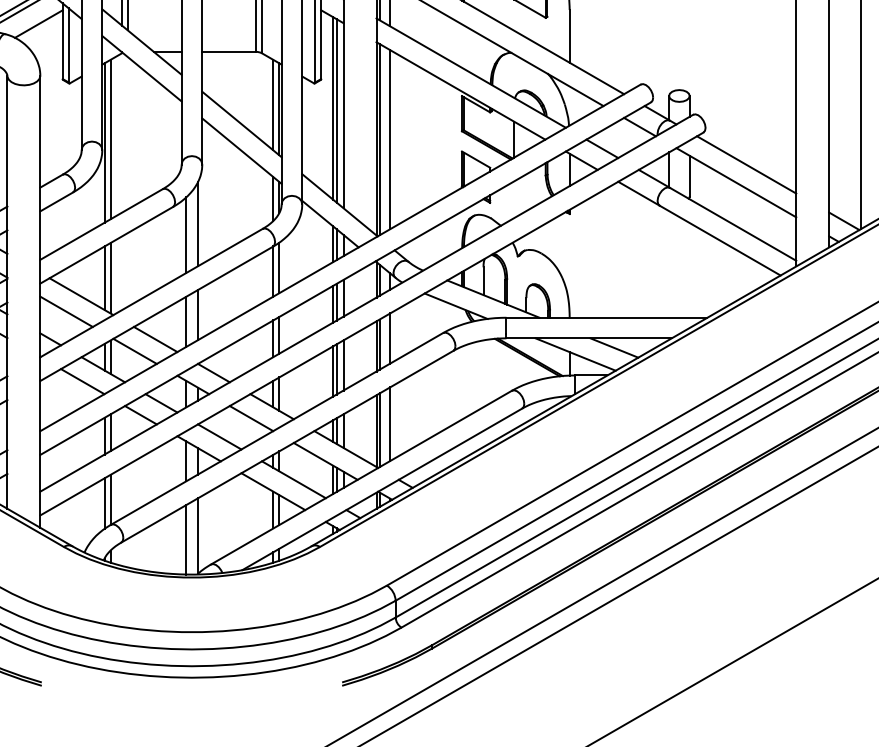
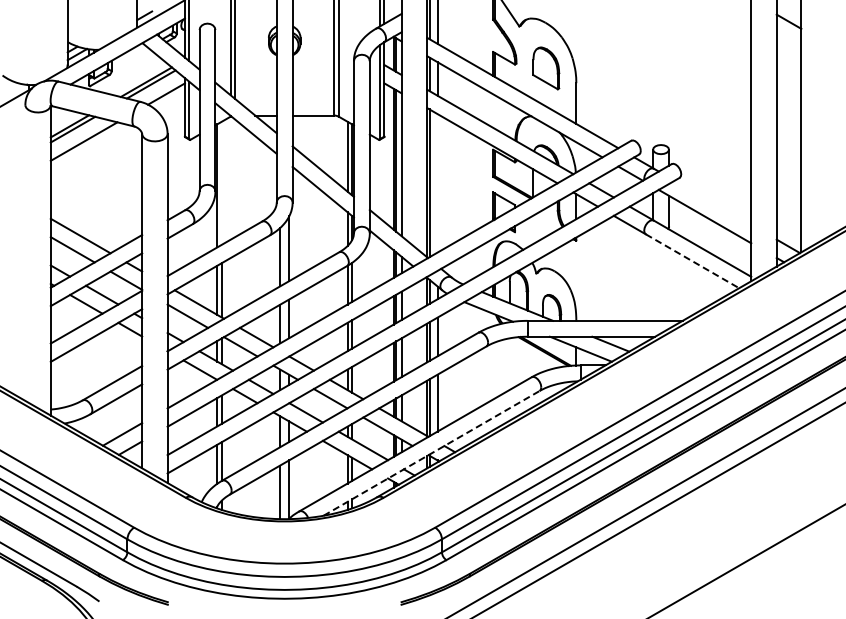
line: (110, 138) -> (221, 182), removed
line: (389, 139) -> (437, 183), removed
line: (746, 164) -> (712, 202), removed
line: (720, 240) -> (692, 261), solid -> dashed
line: (382, 489) -> (431, 453), solid -> dashed

